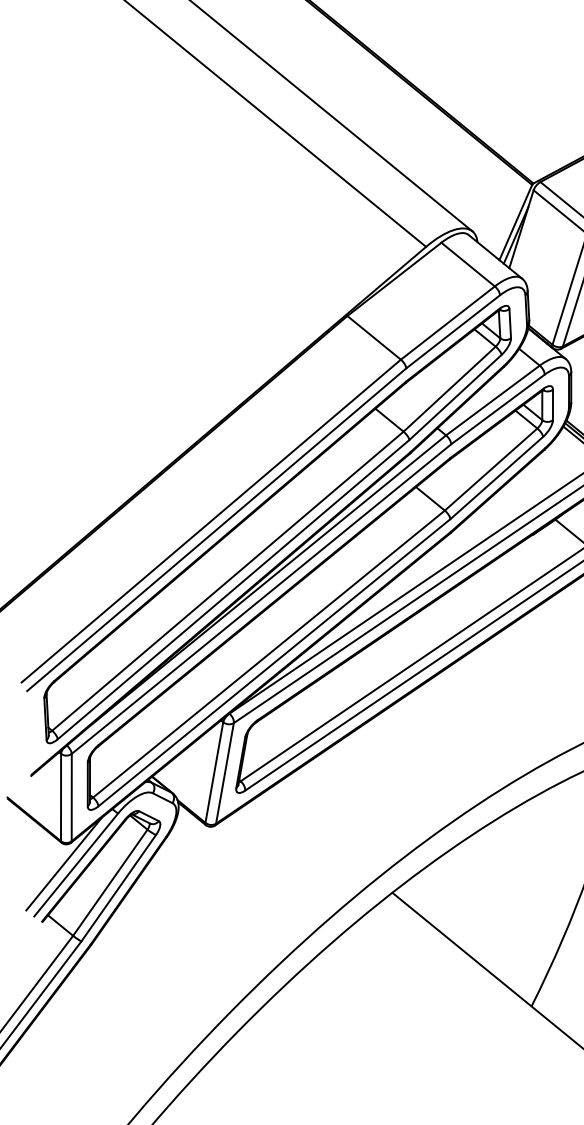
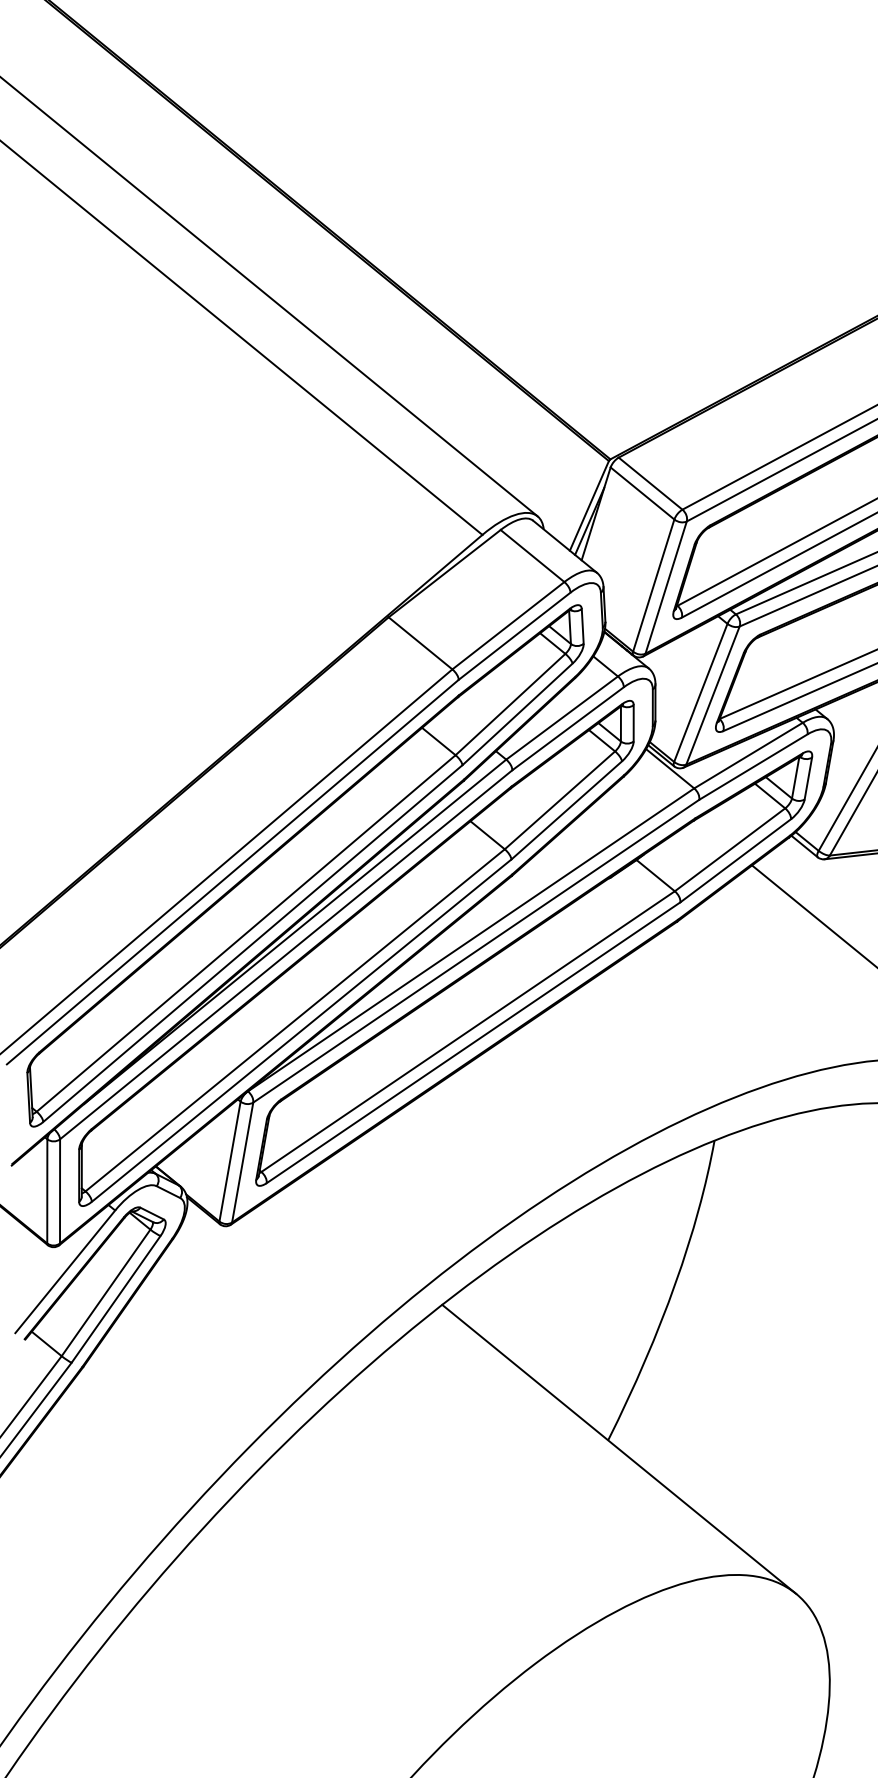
line: (63, 863) -> (50, 1270), removed

